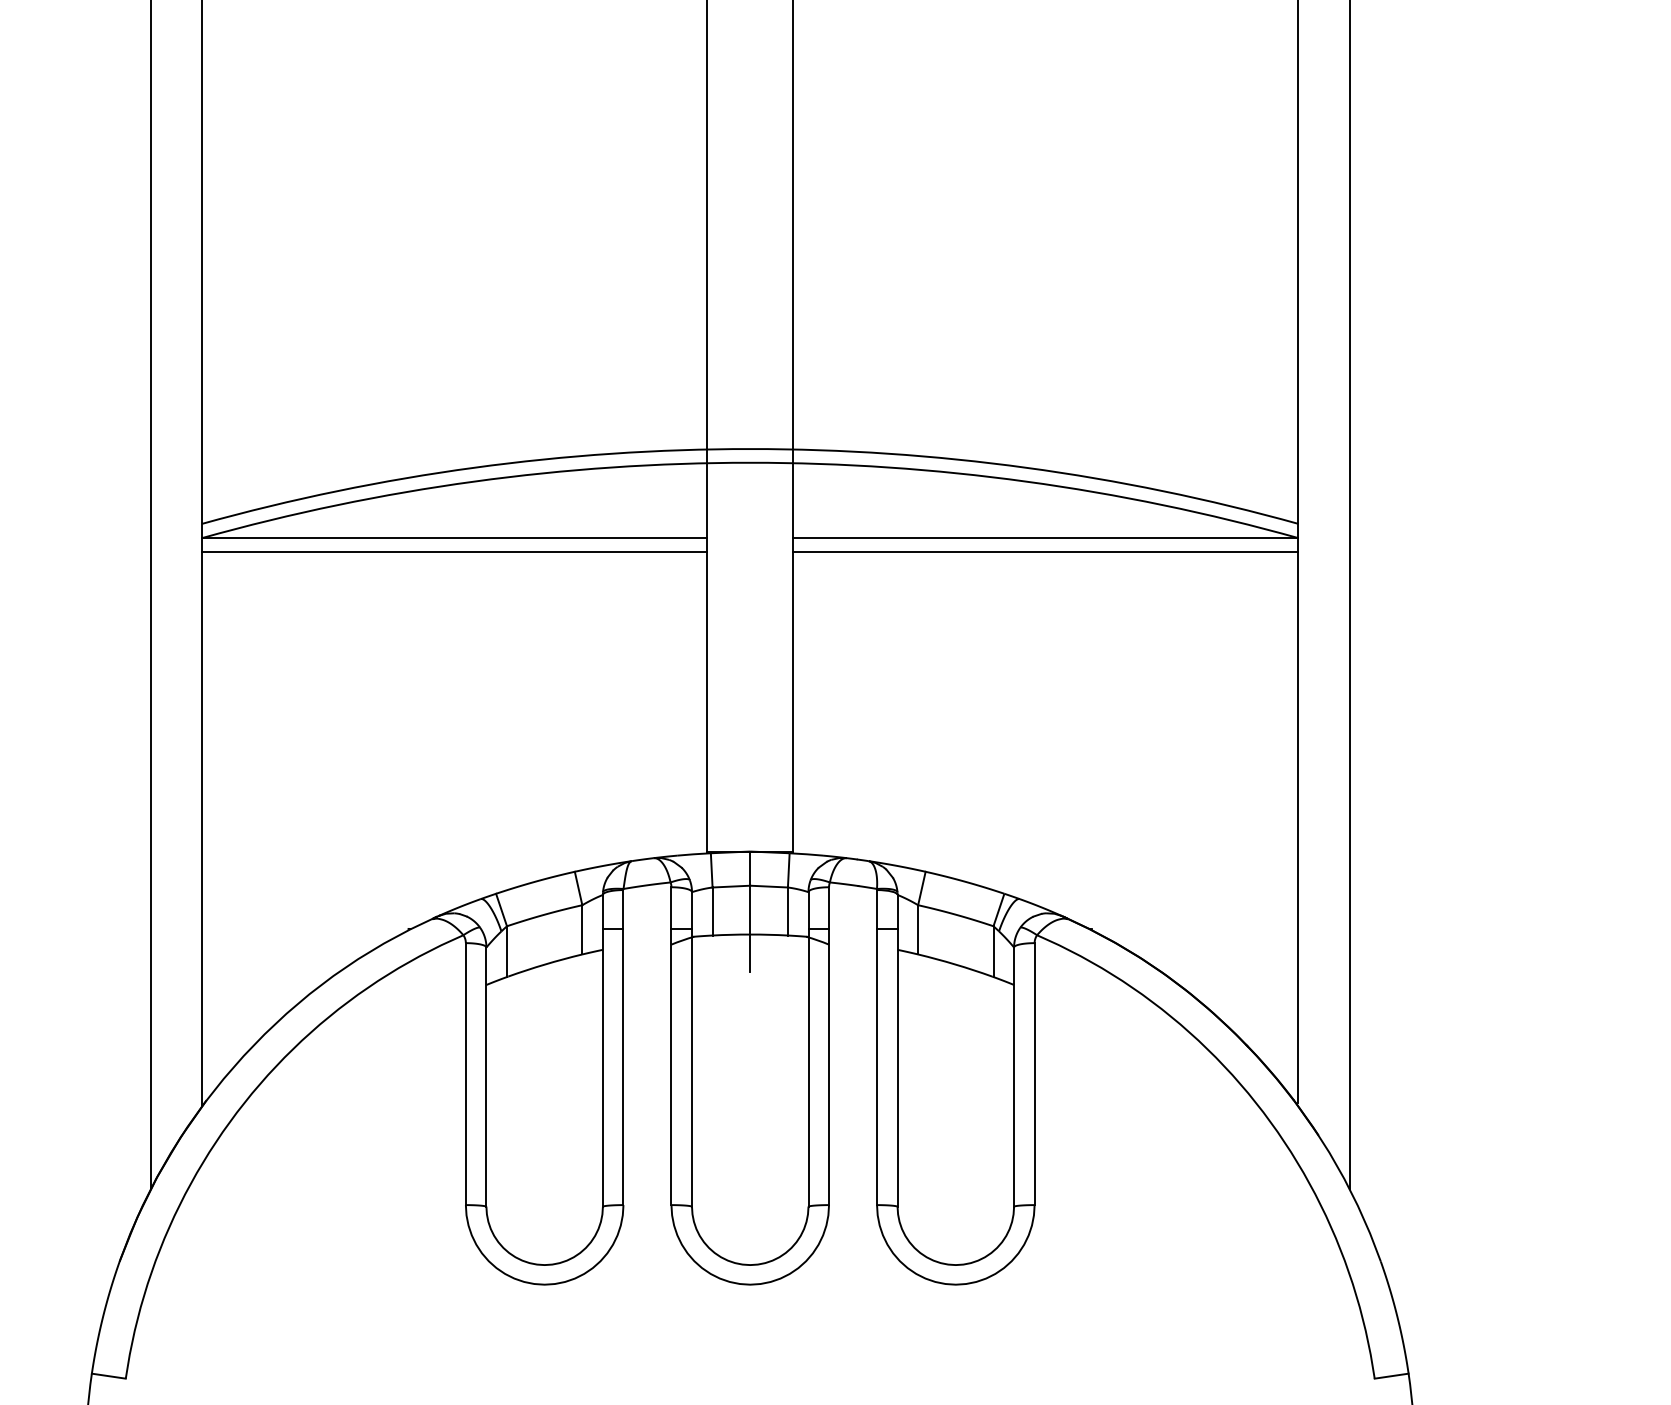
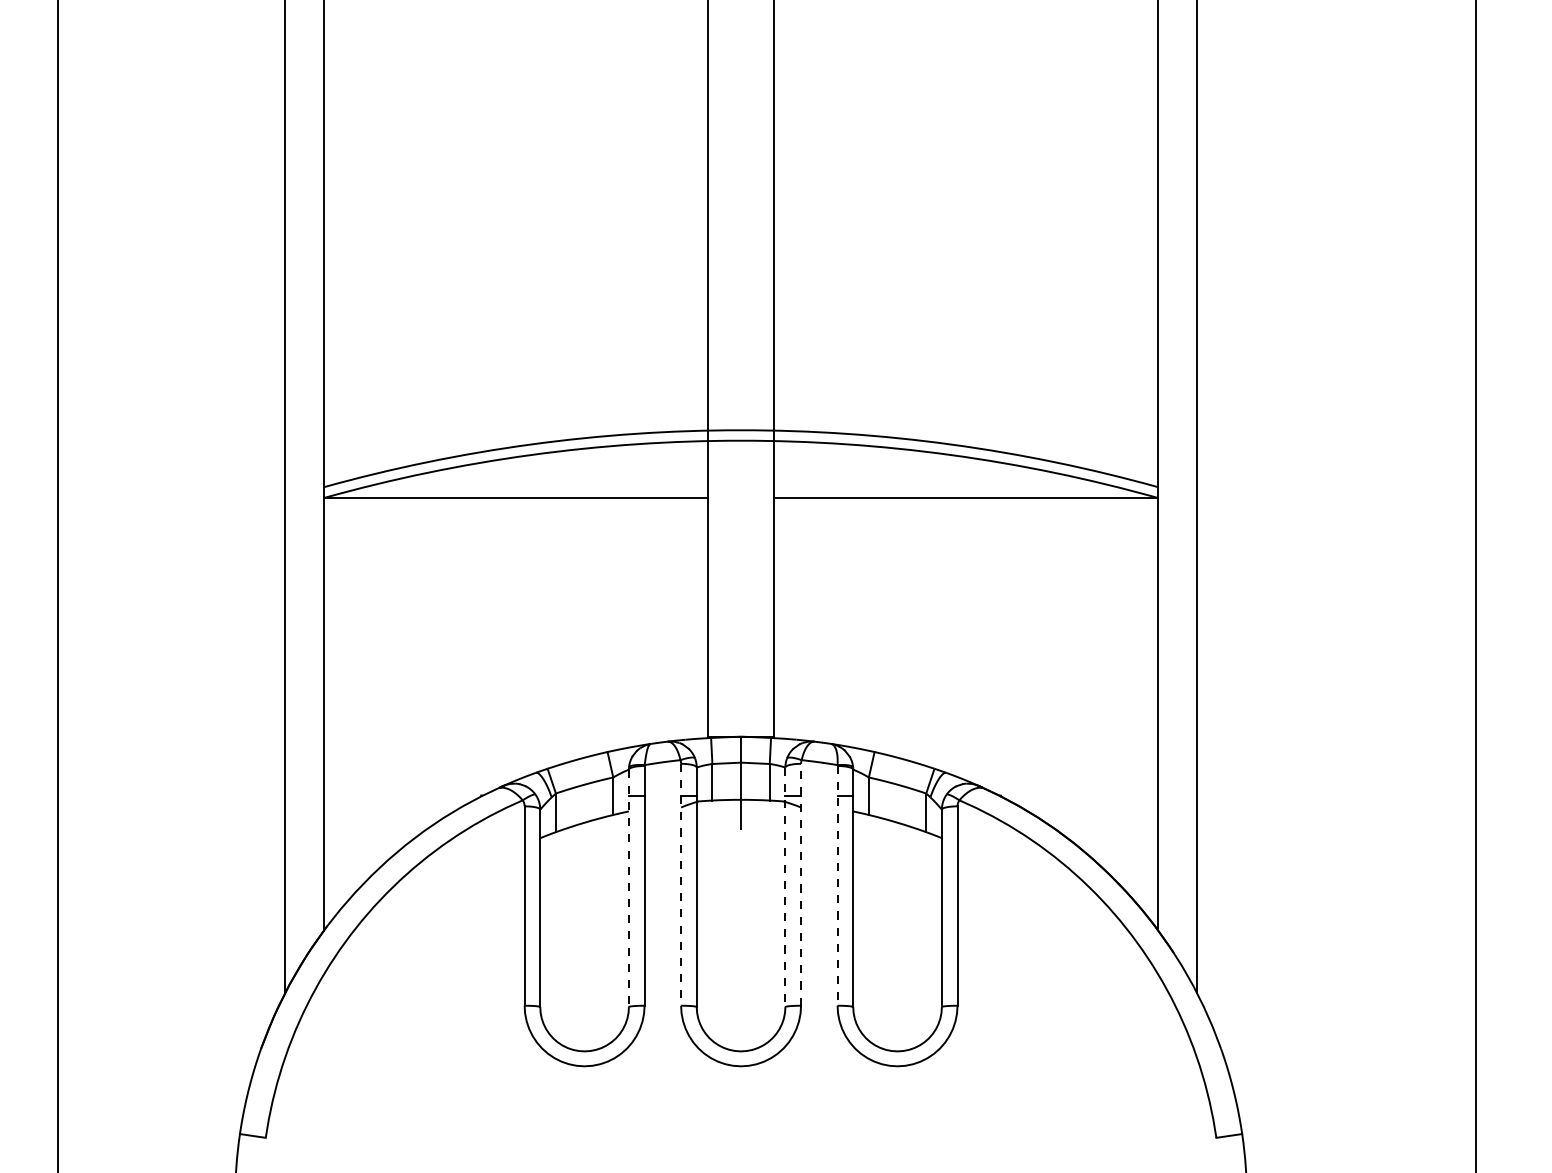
line: (453, 551) -> (515, 508), removed
line: (1045, 551) -> (965, 508), removed
line: (671, 1045) -> (681, 884), solid -> dashed
line: (829, 1045) -> (801, 884), solid -> dashed
line: (876, 1047) -> (837, 885), solid -> dashed
line: (808, 1049) -> (785, 887), solid -> dashed
line: (602, 1051) -> (628, 888), solid -> dashed

